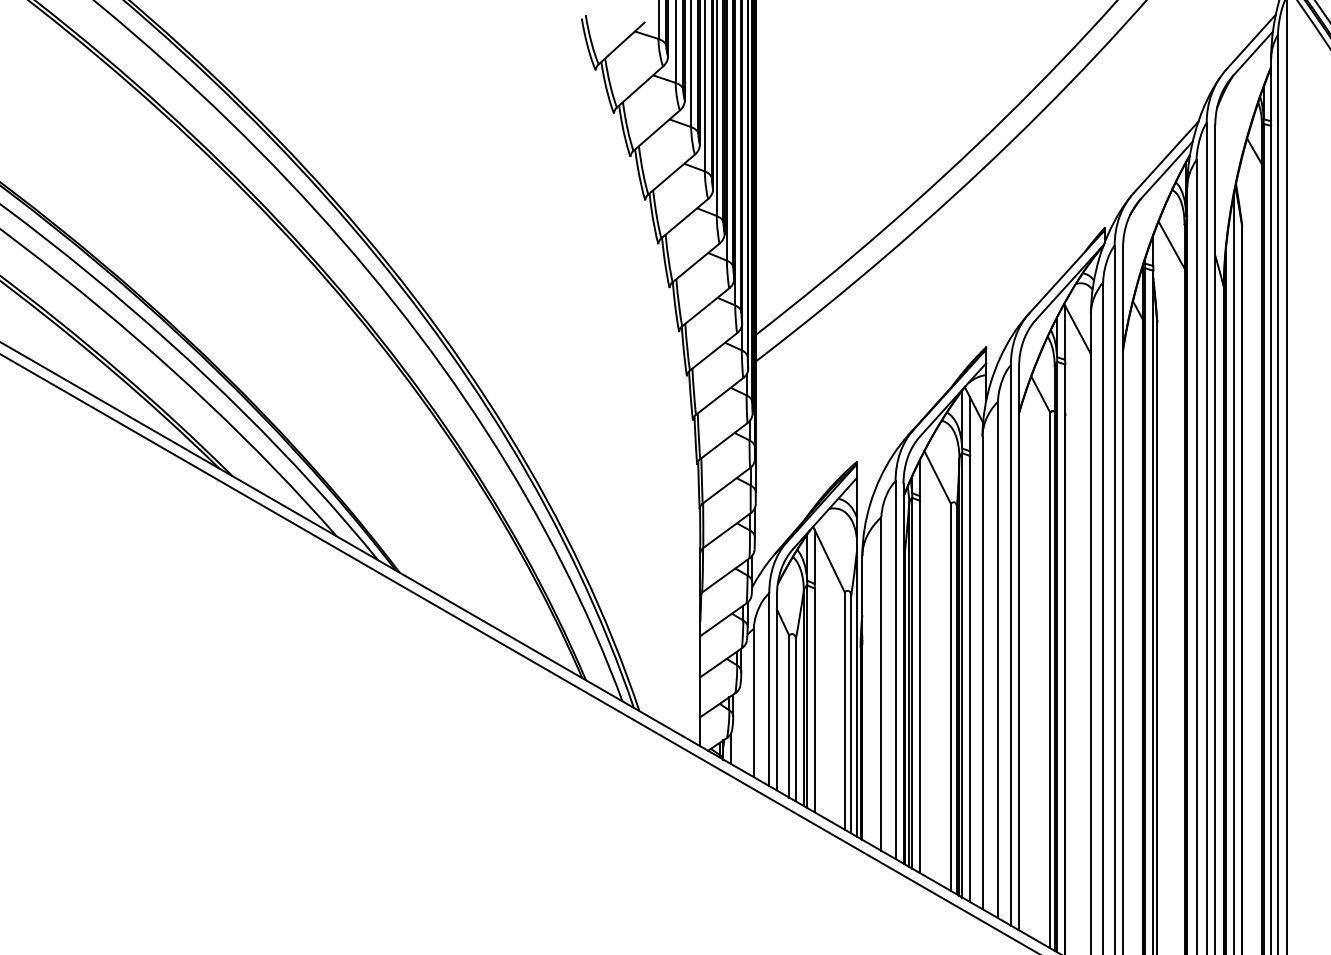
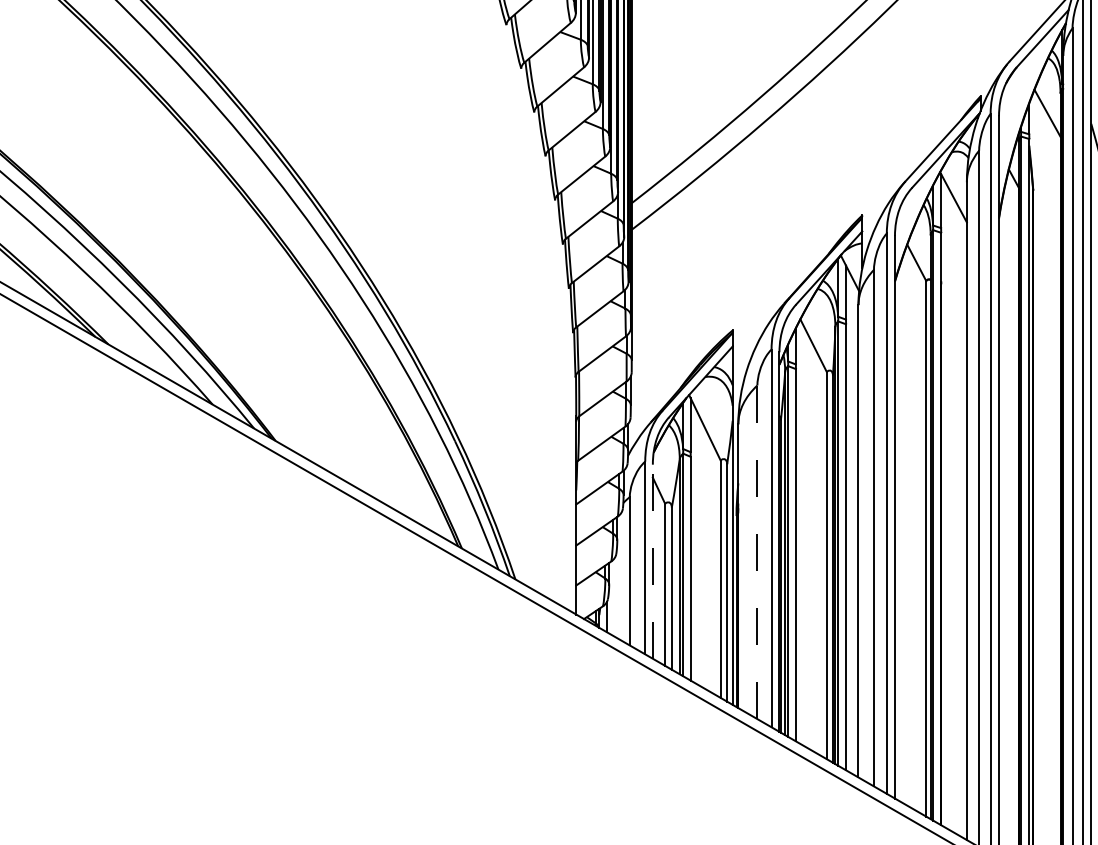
line: (881, 684) -> (757, 552), solid -> dashed
line: (776, 692) -> (652, 560), solid -> dashed

